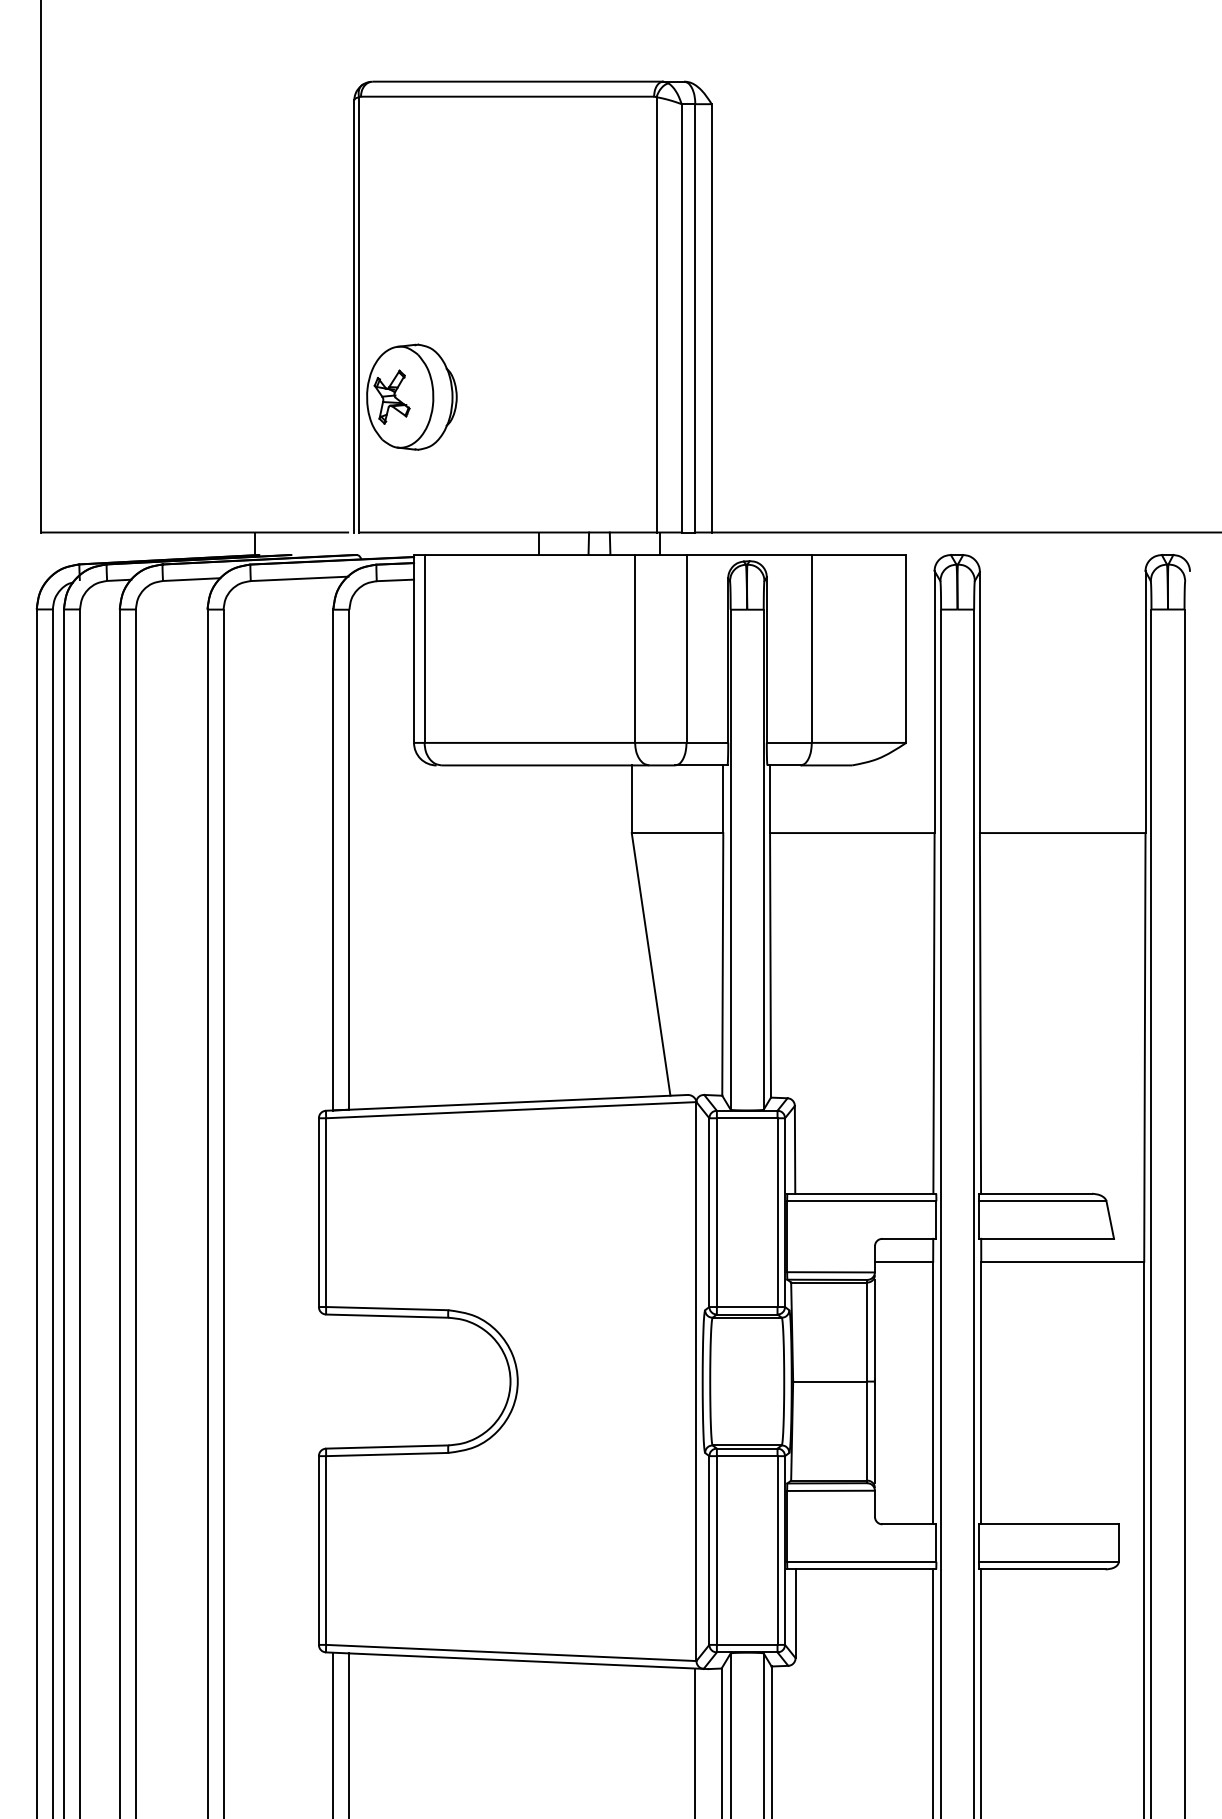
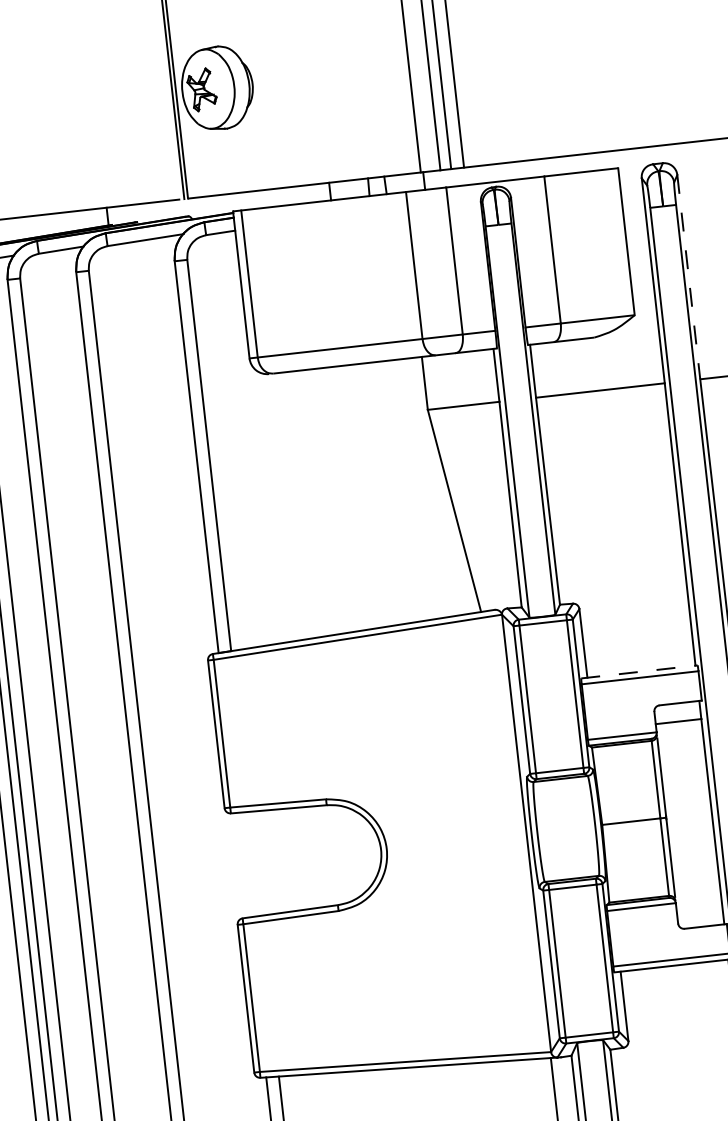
line: (979, 702) -> (688, 277), solid -> dashed
line: (862, 1193) -> (640, 671), solid -> dashed

